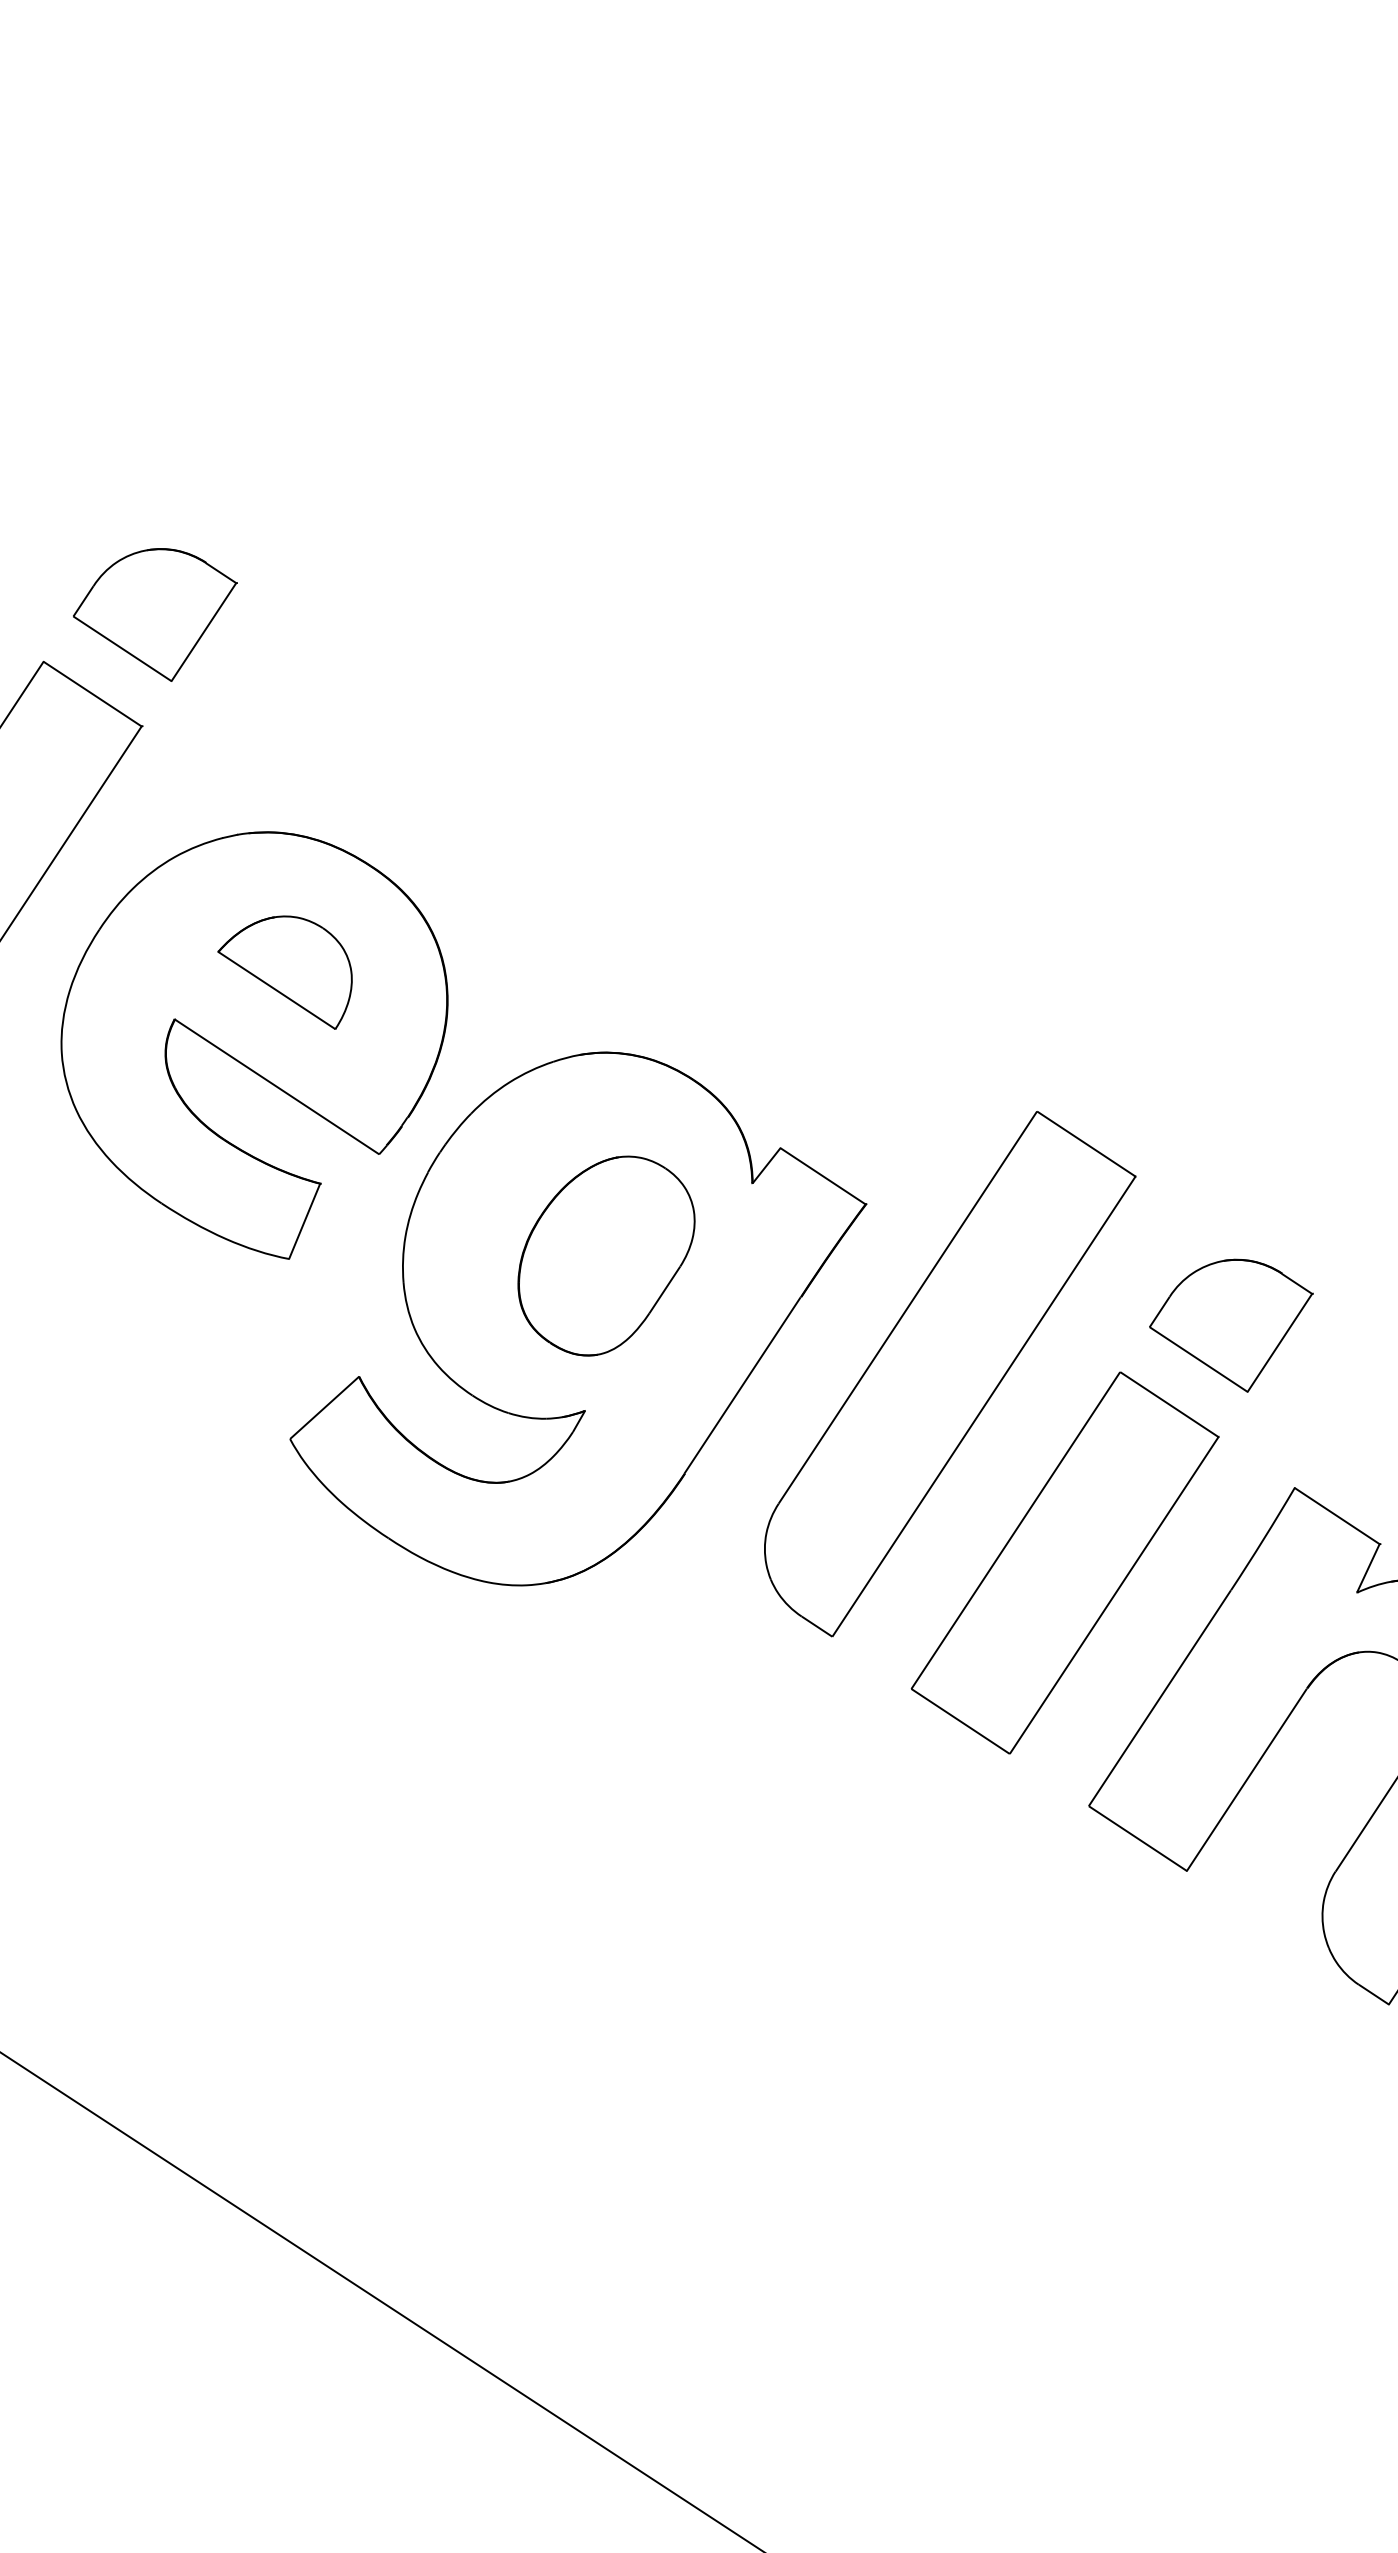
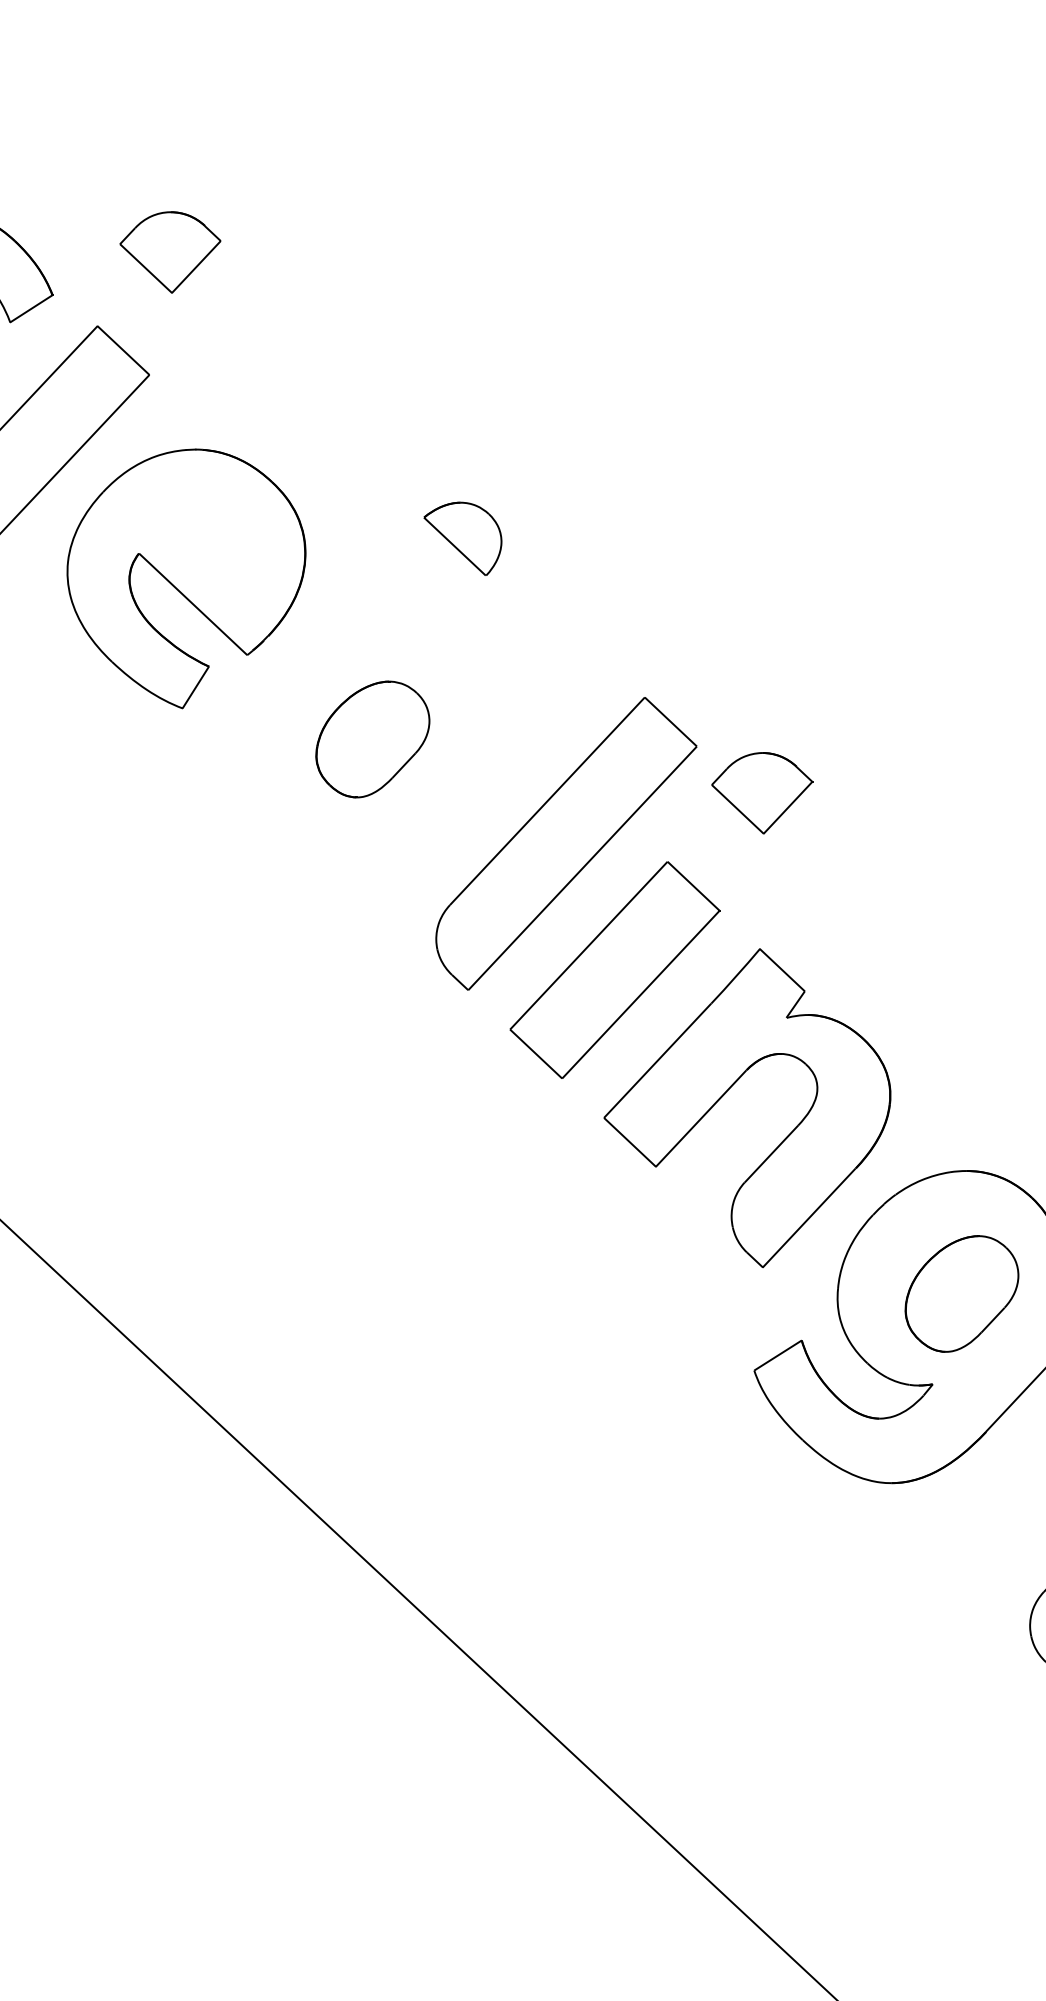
part: (157, 615) -> (170, 252), moved
part: (286, 975) -> (462, 538), moved
part: (576, 1316) -> (348, 772), removed
part: (1234, 1326) -> (762, 793), moved

